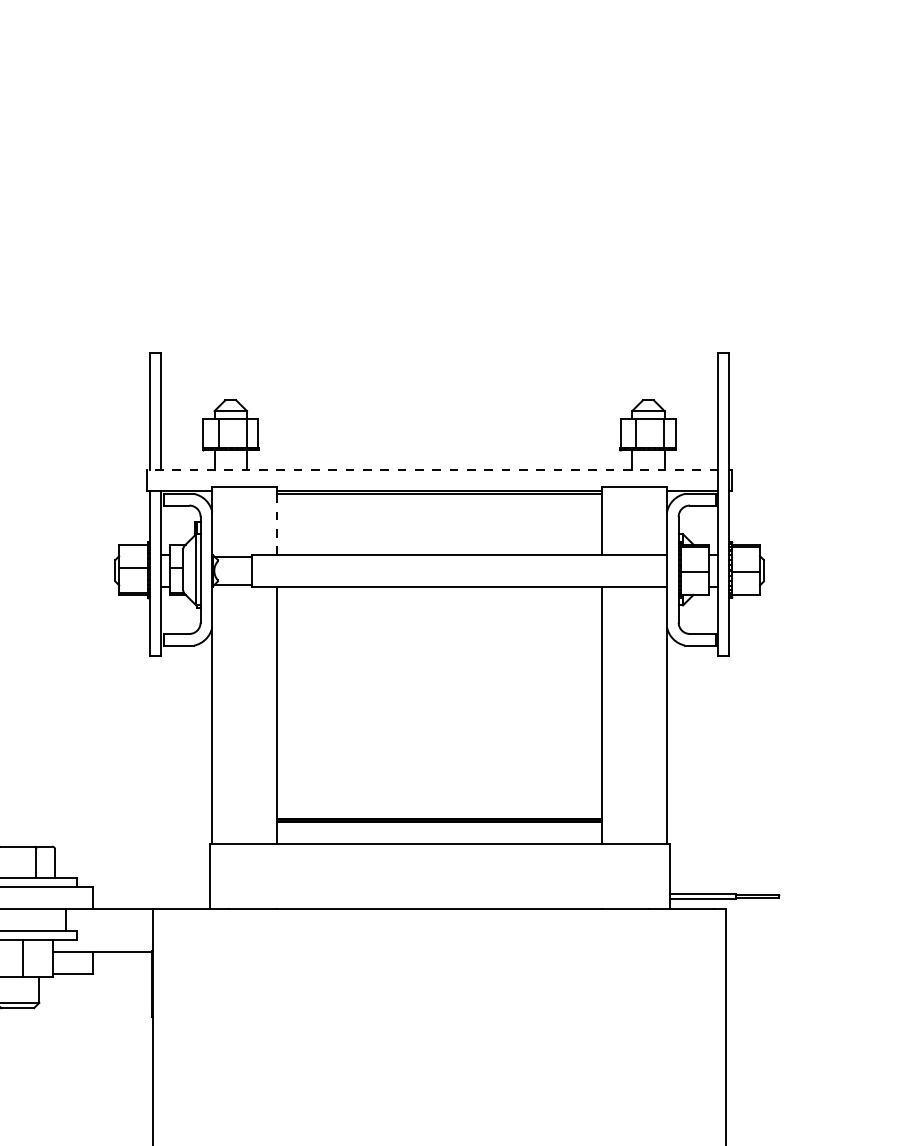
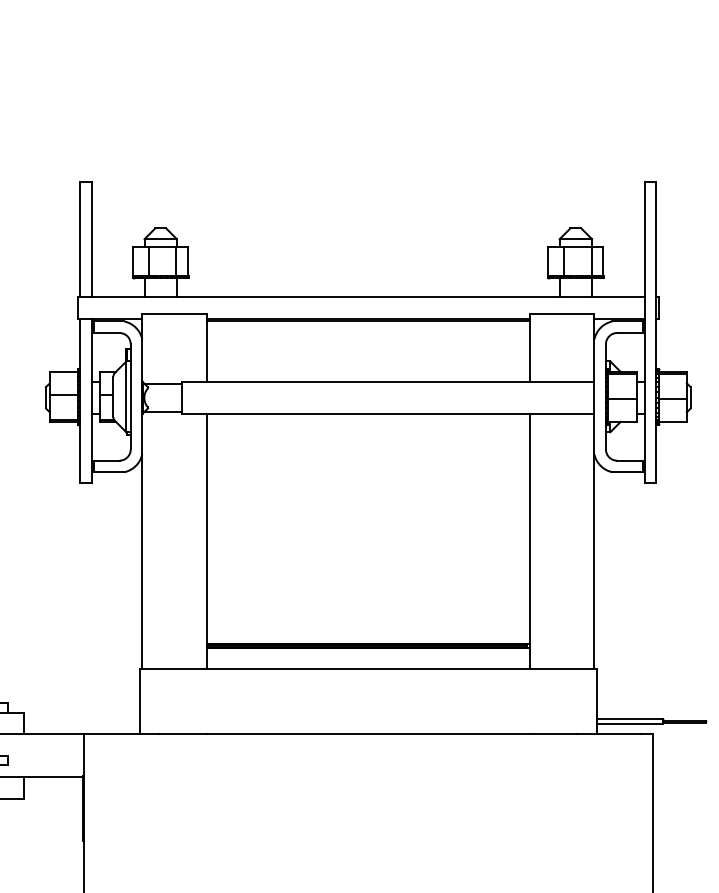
line: (432, 469) -> (361, 297), dashed -> solid
line: (277, 523) -> (207, 350), dashed -> solid

